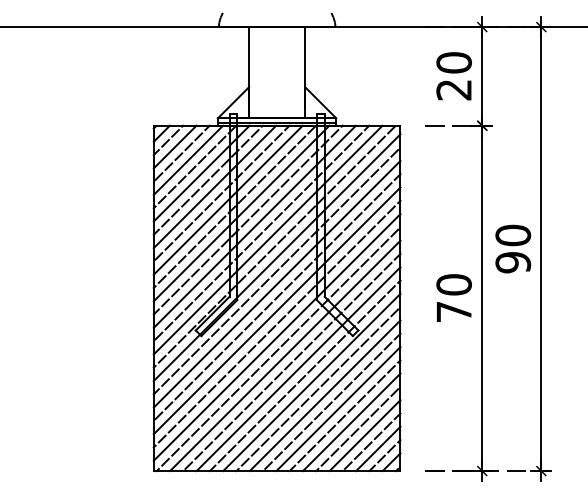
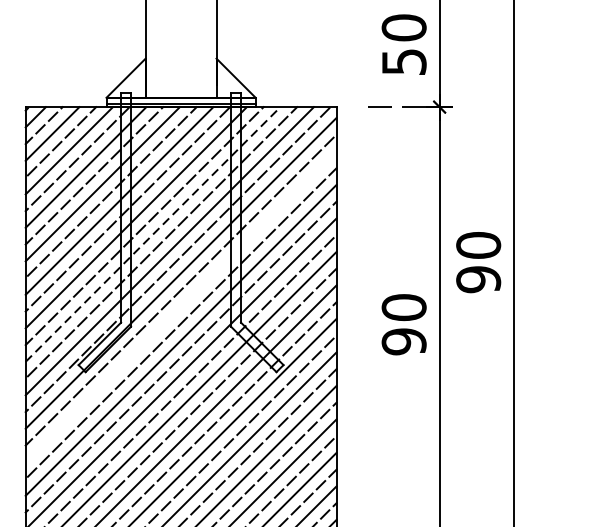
text: (453, 90) -> (403, 62), 20 -> 50
line: (254, 226) -> (152, 234), solid -> dashed
line: (276, 283) -> (180, 305), removed
text: (453, 311) -> (403, 341), 70 -> 90

